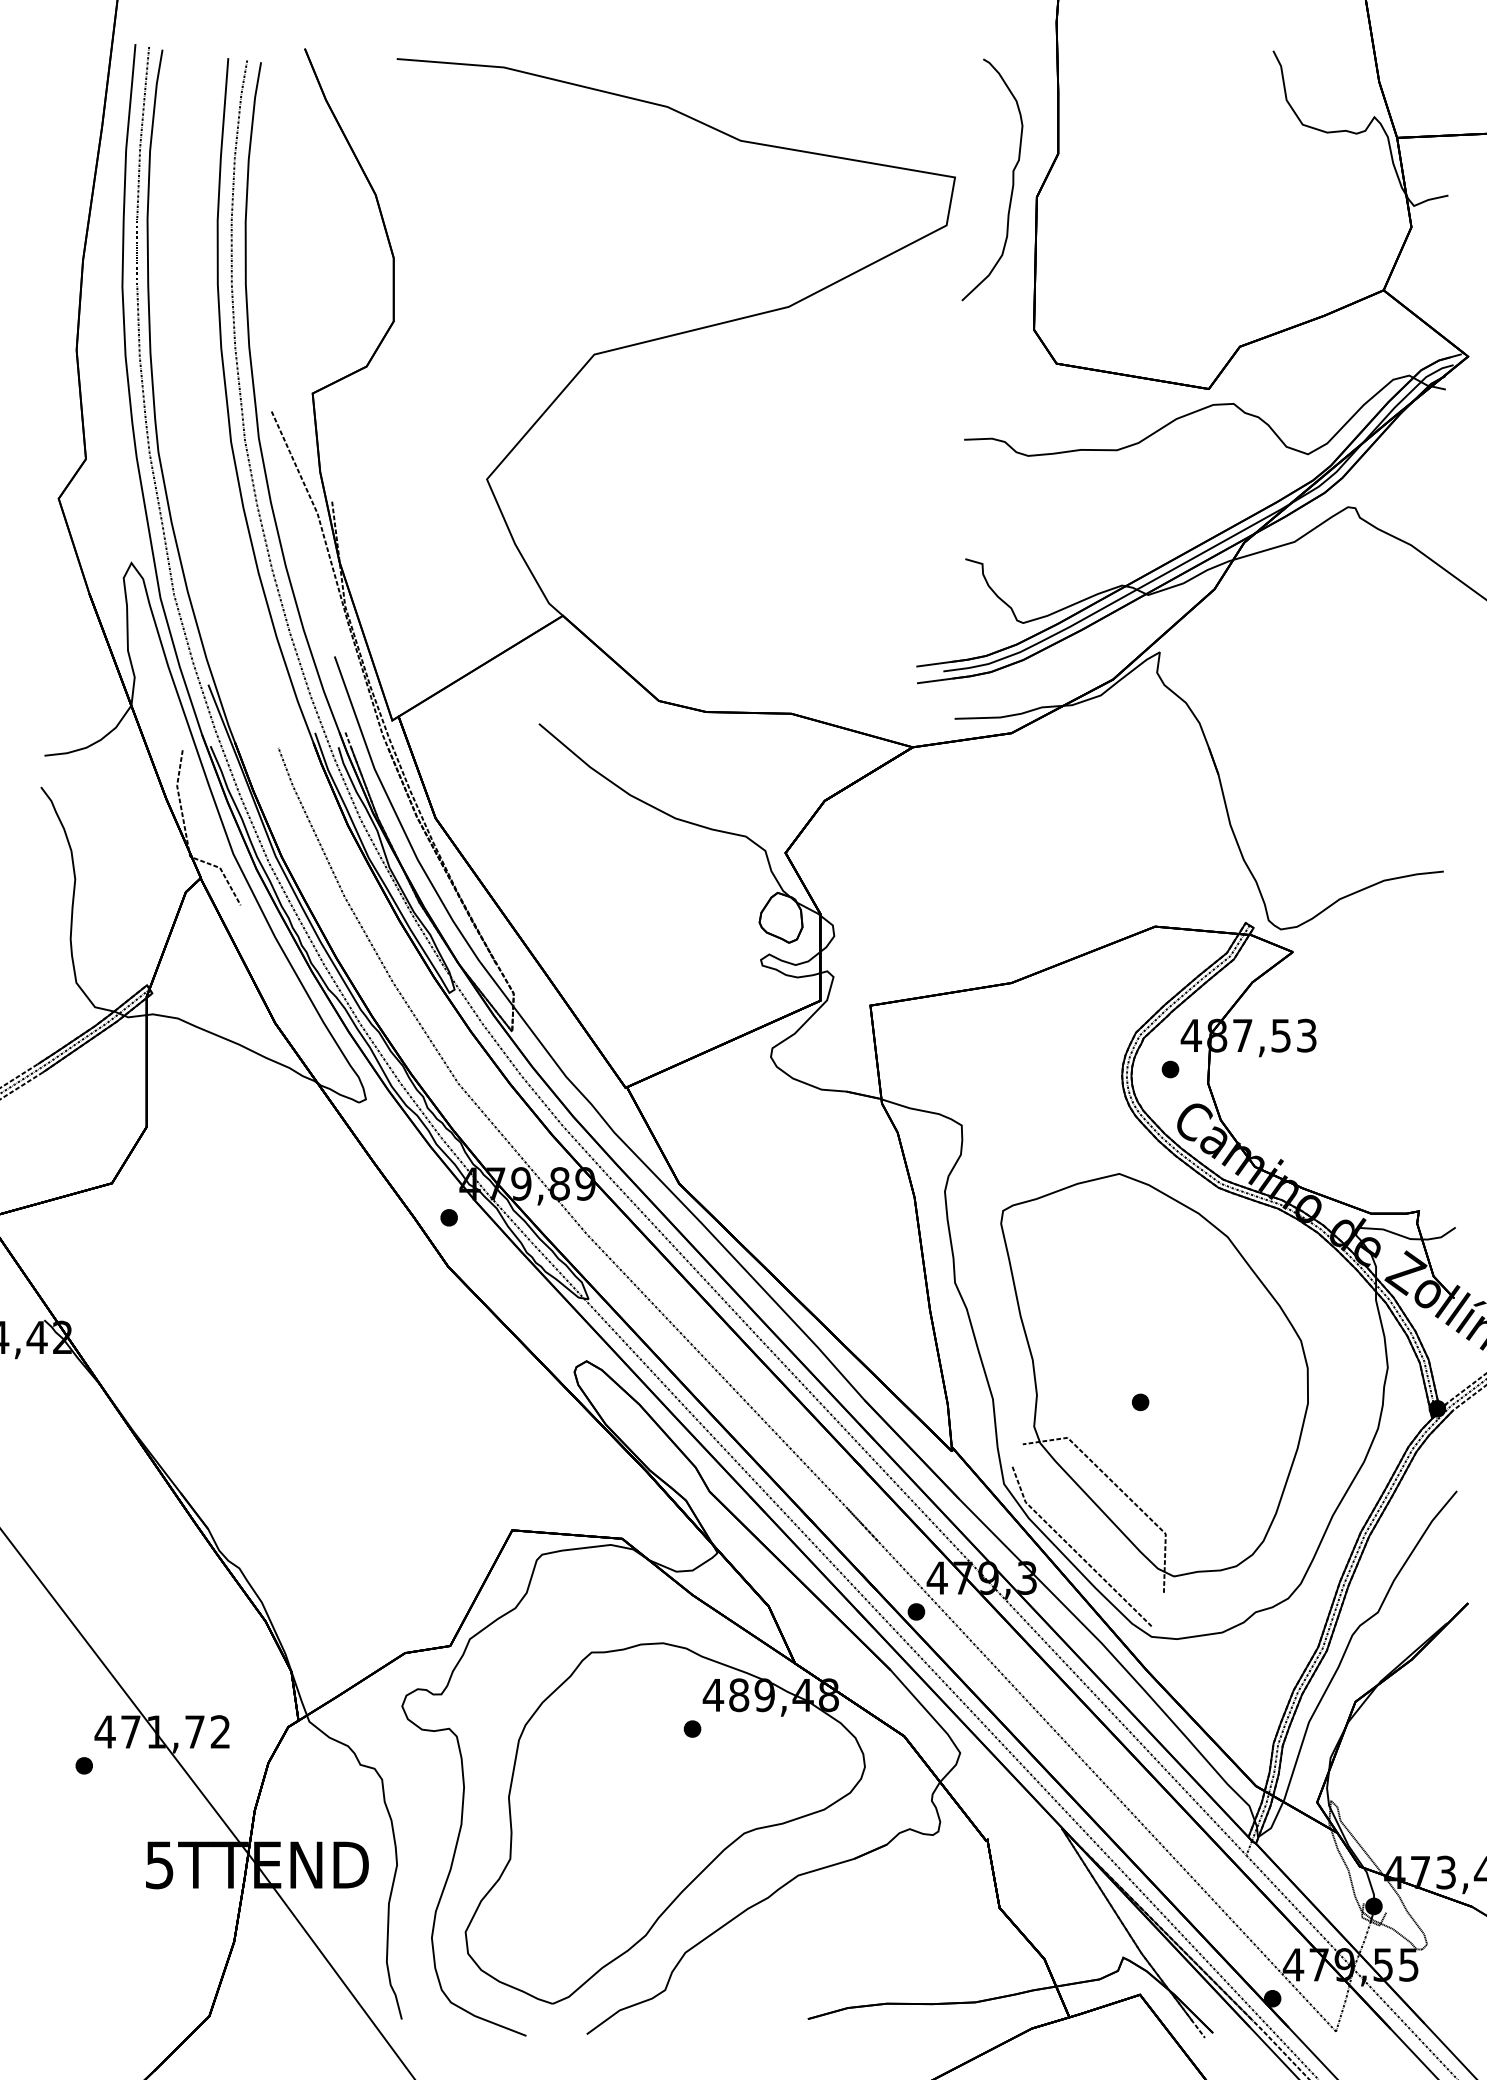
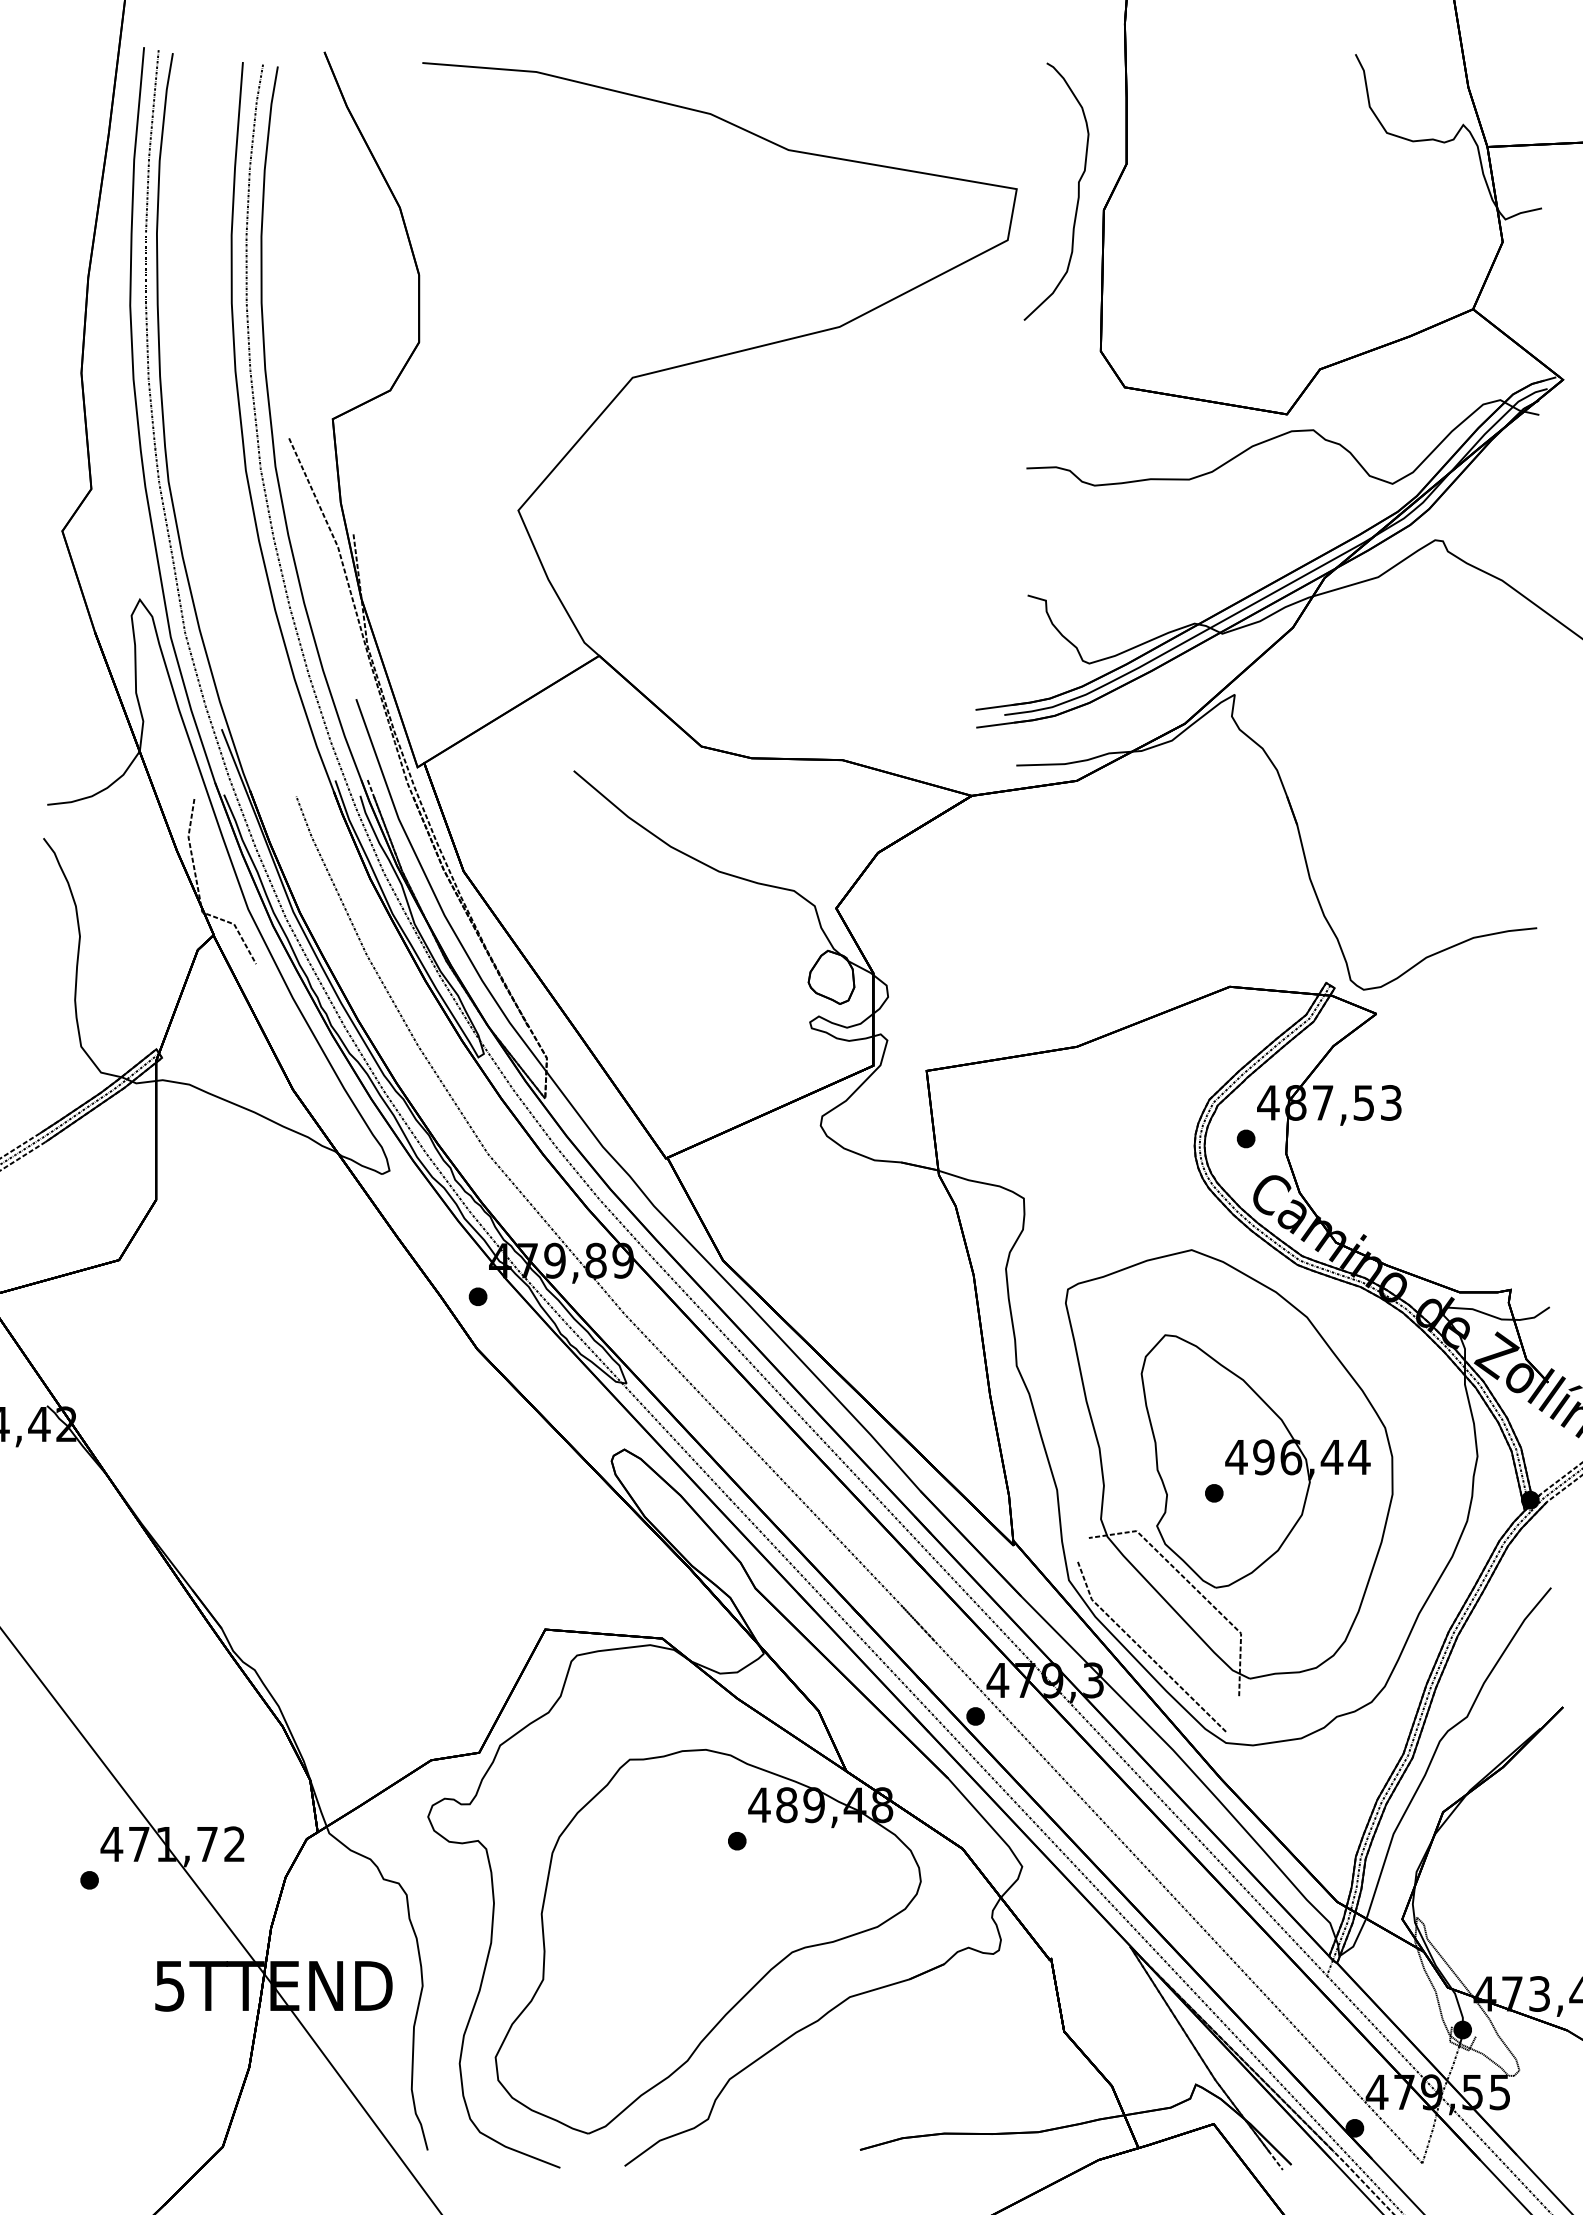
part: (1179, 1372) -> (1255, 1461), added

